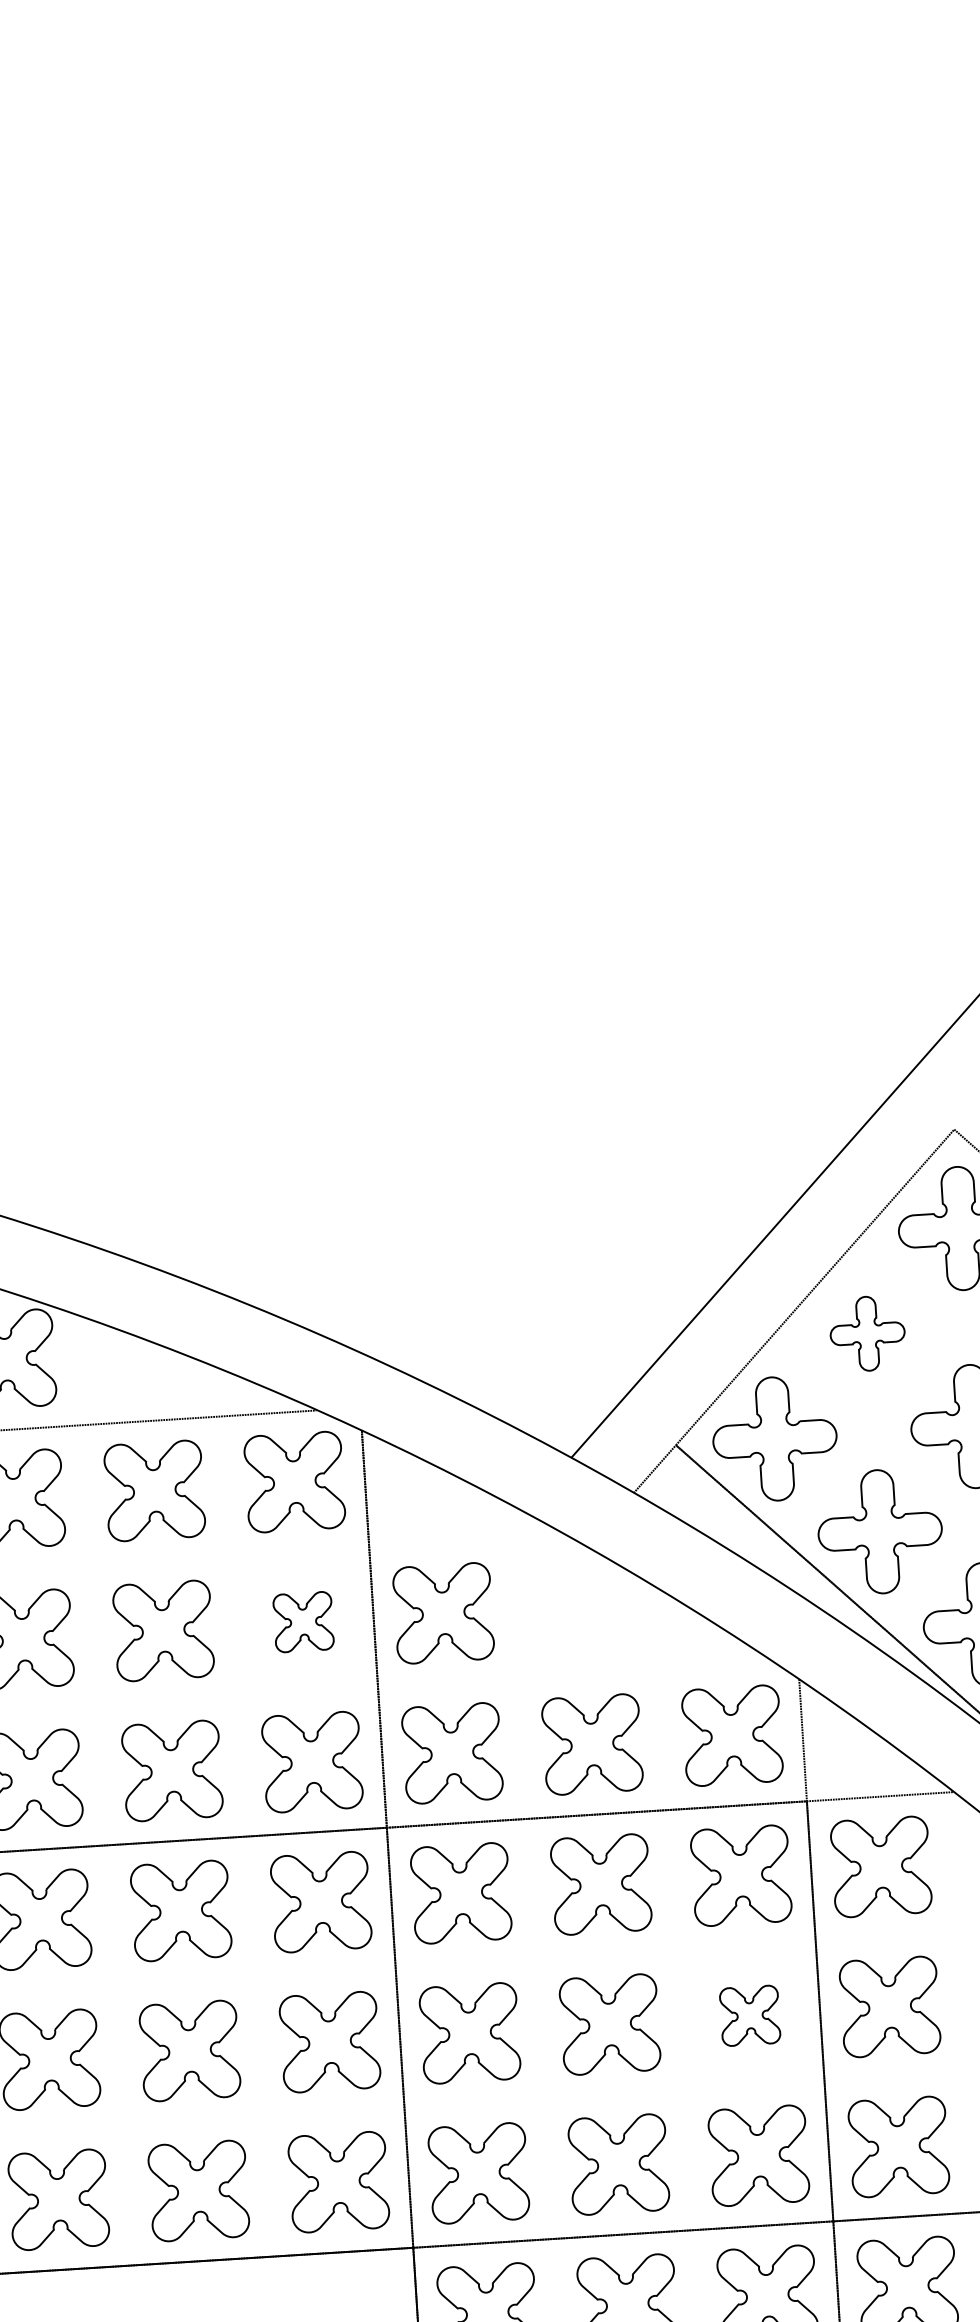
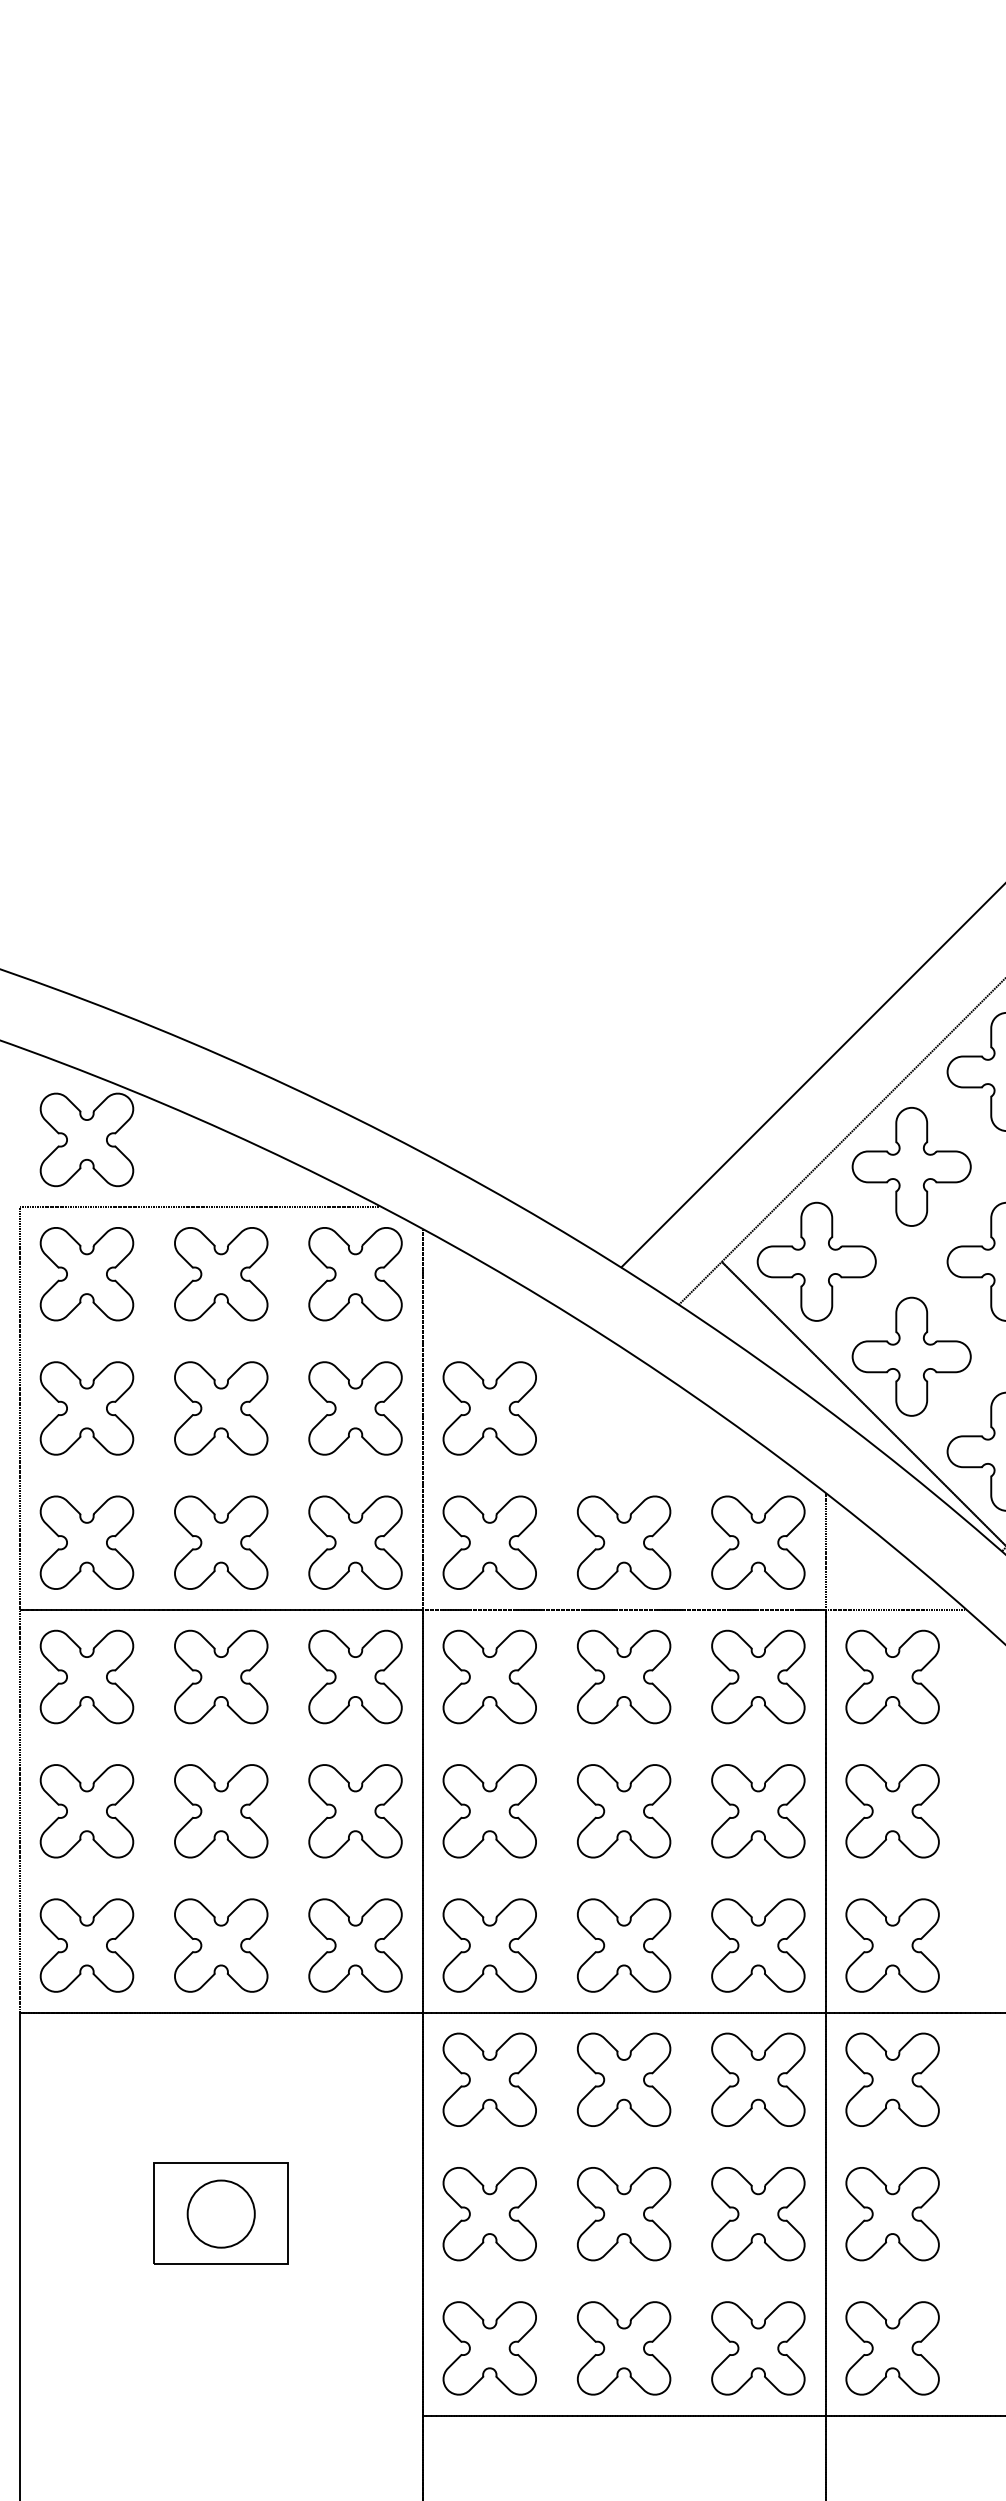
part: (867, 1333) -> (911, 1166), size x1.67
part: (303, 1622) -> (355, 1408), size x1.67
part: (750, 2015) -> (758, 1811), size x1.67

